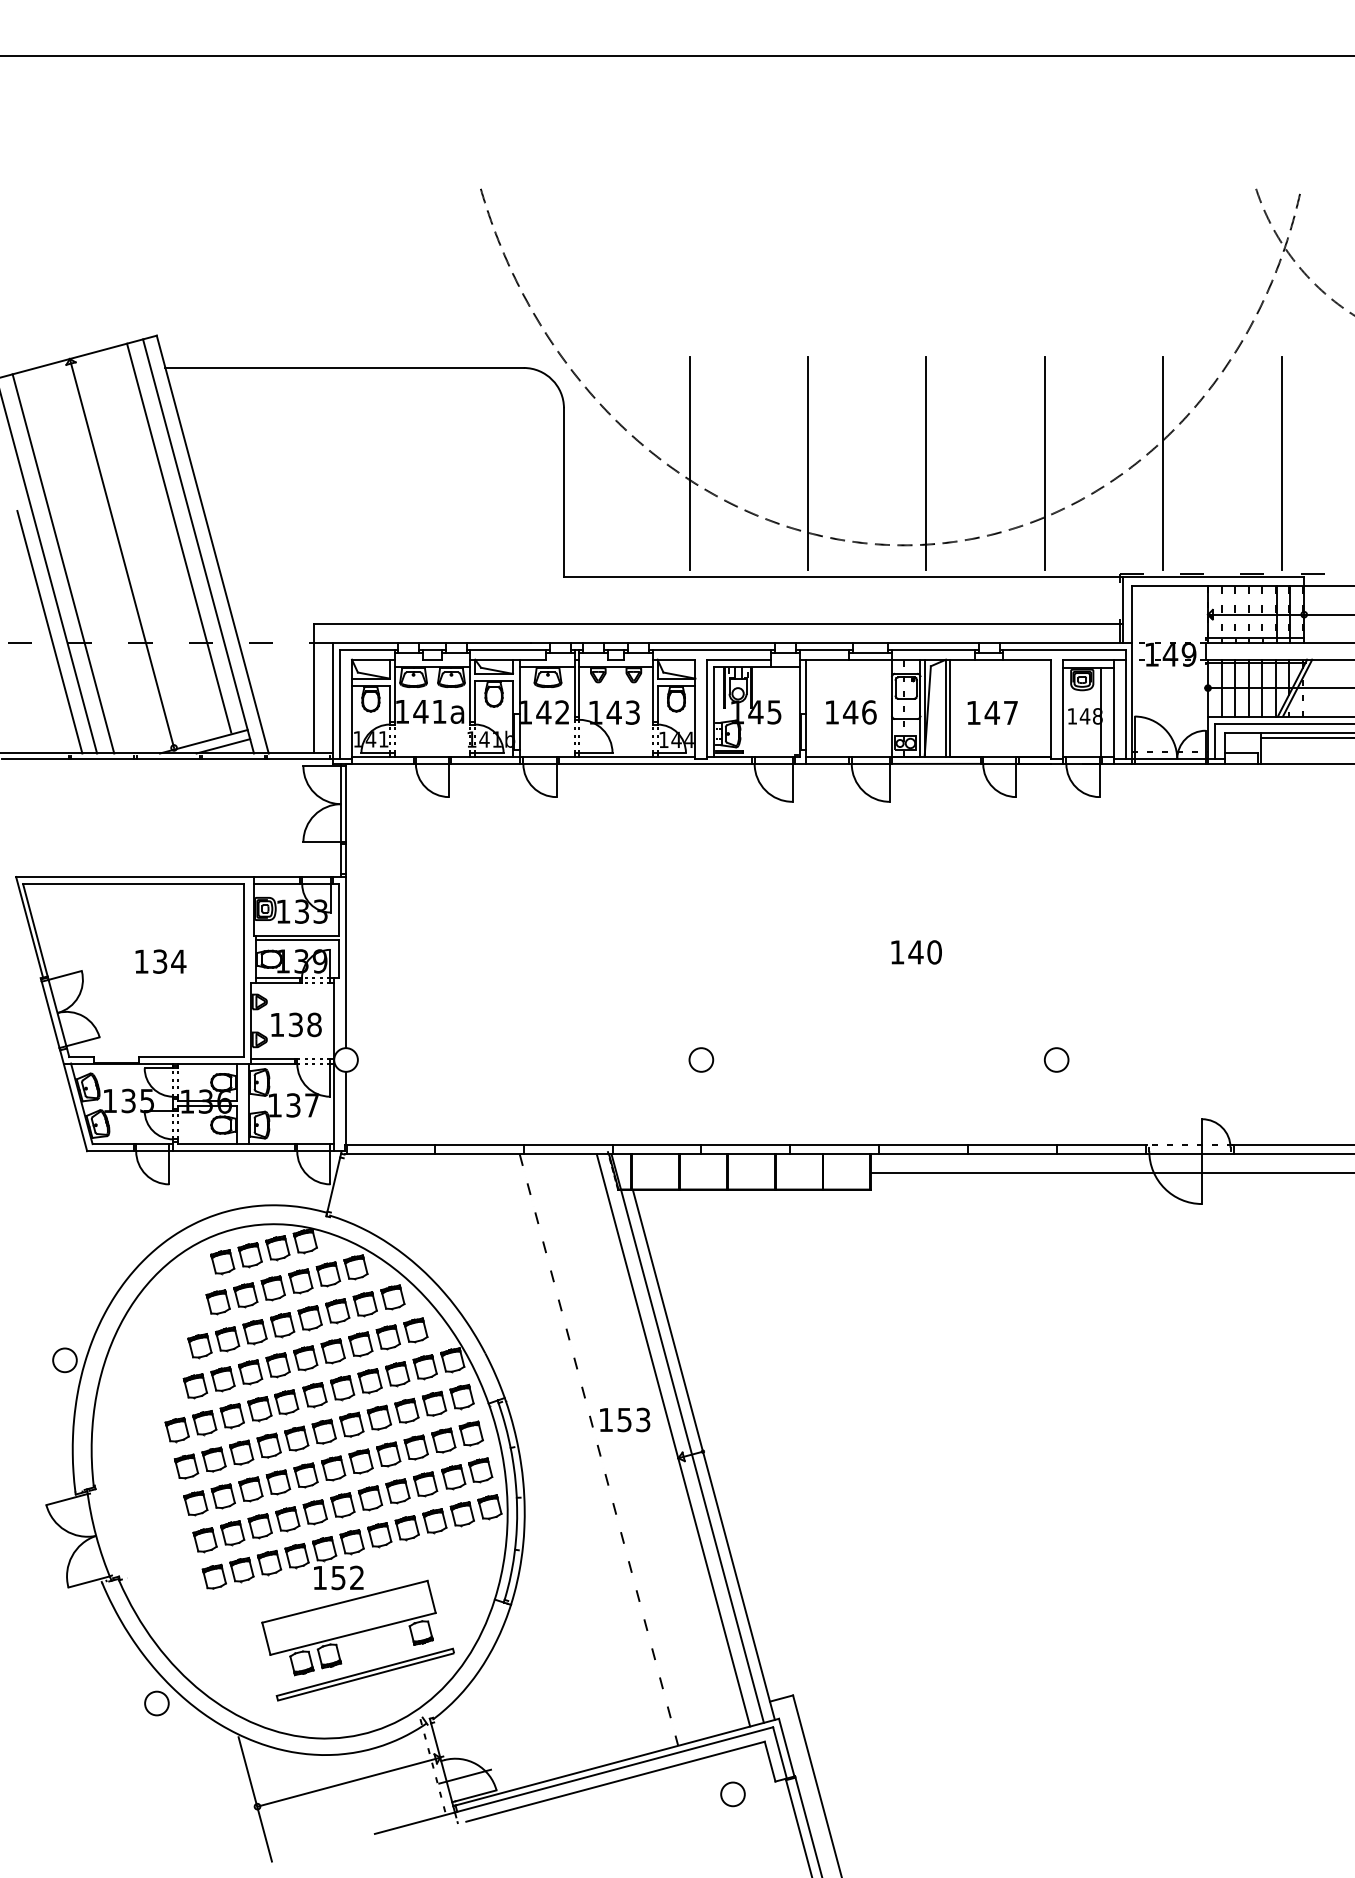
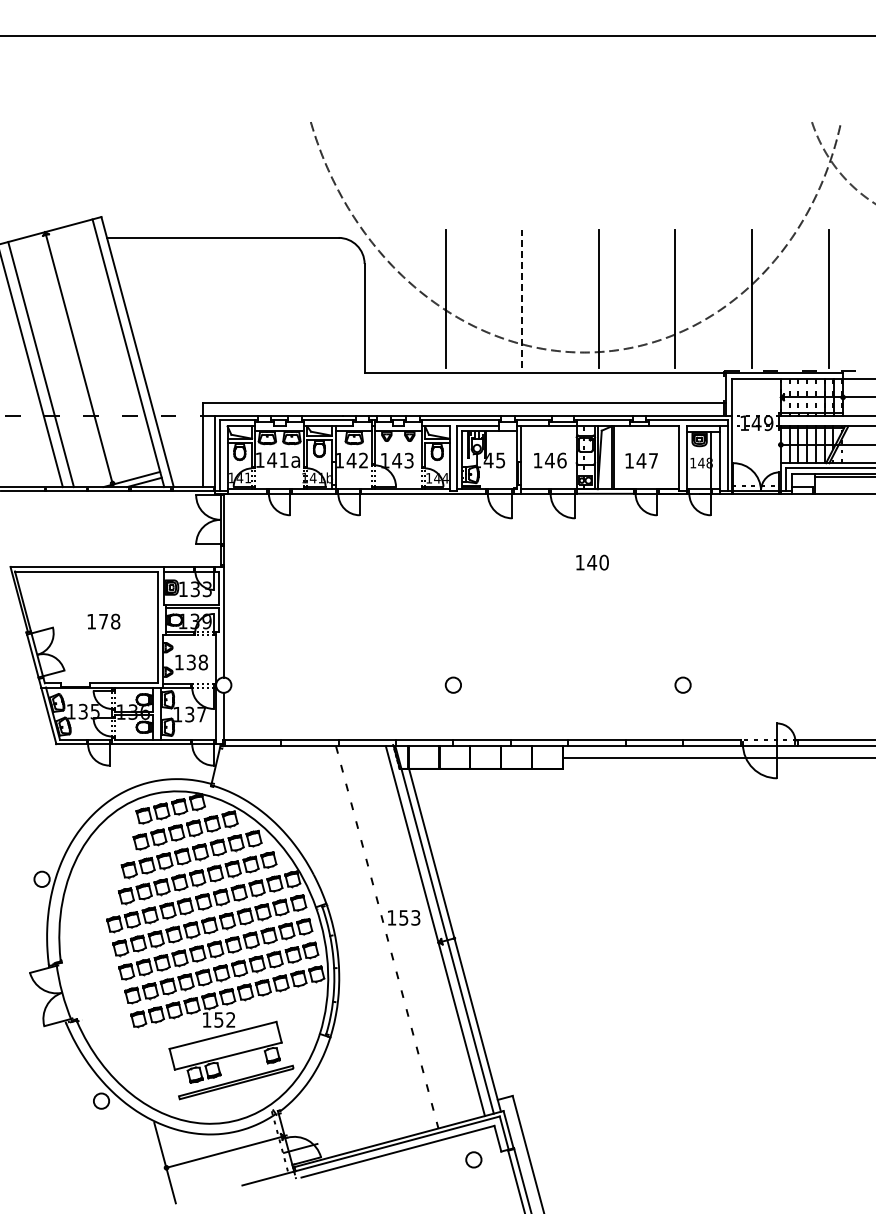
line: (808, 463) -> (522, 299), solid -> dashed
line: (178, 537) -> (115, 347), removed
line: (50, 631) -> (32, 408), removed
text: (916, 952) -> (592, 562), moved
text: (169, 961) -> (109, 621), 134 -> 178

